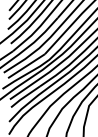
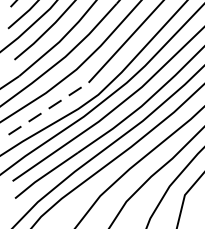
line: (26, 66) -> (48, 109), solid -> dashed

